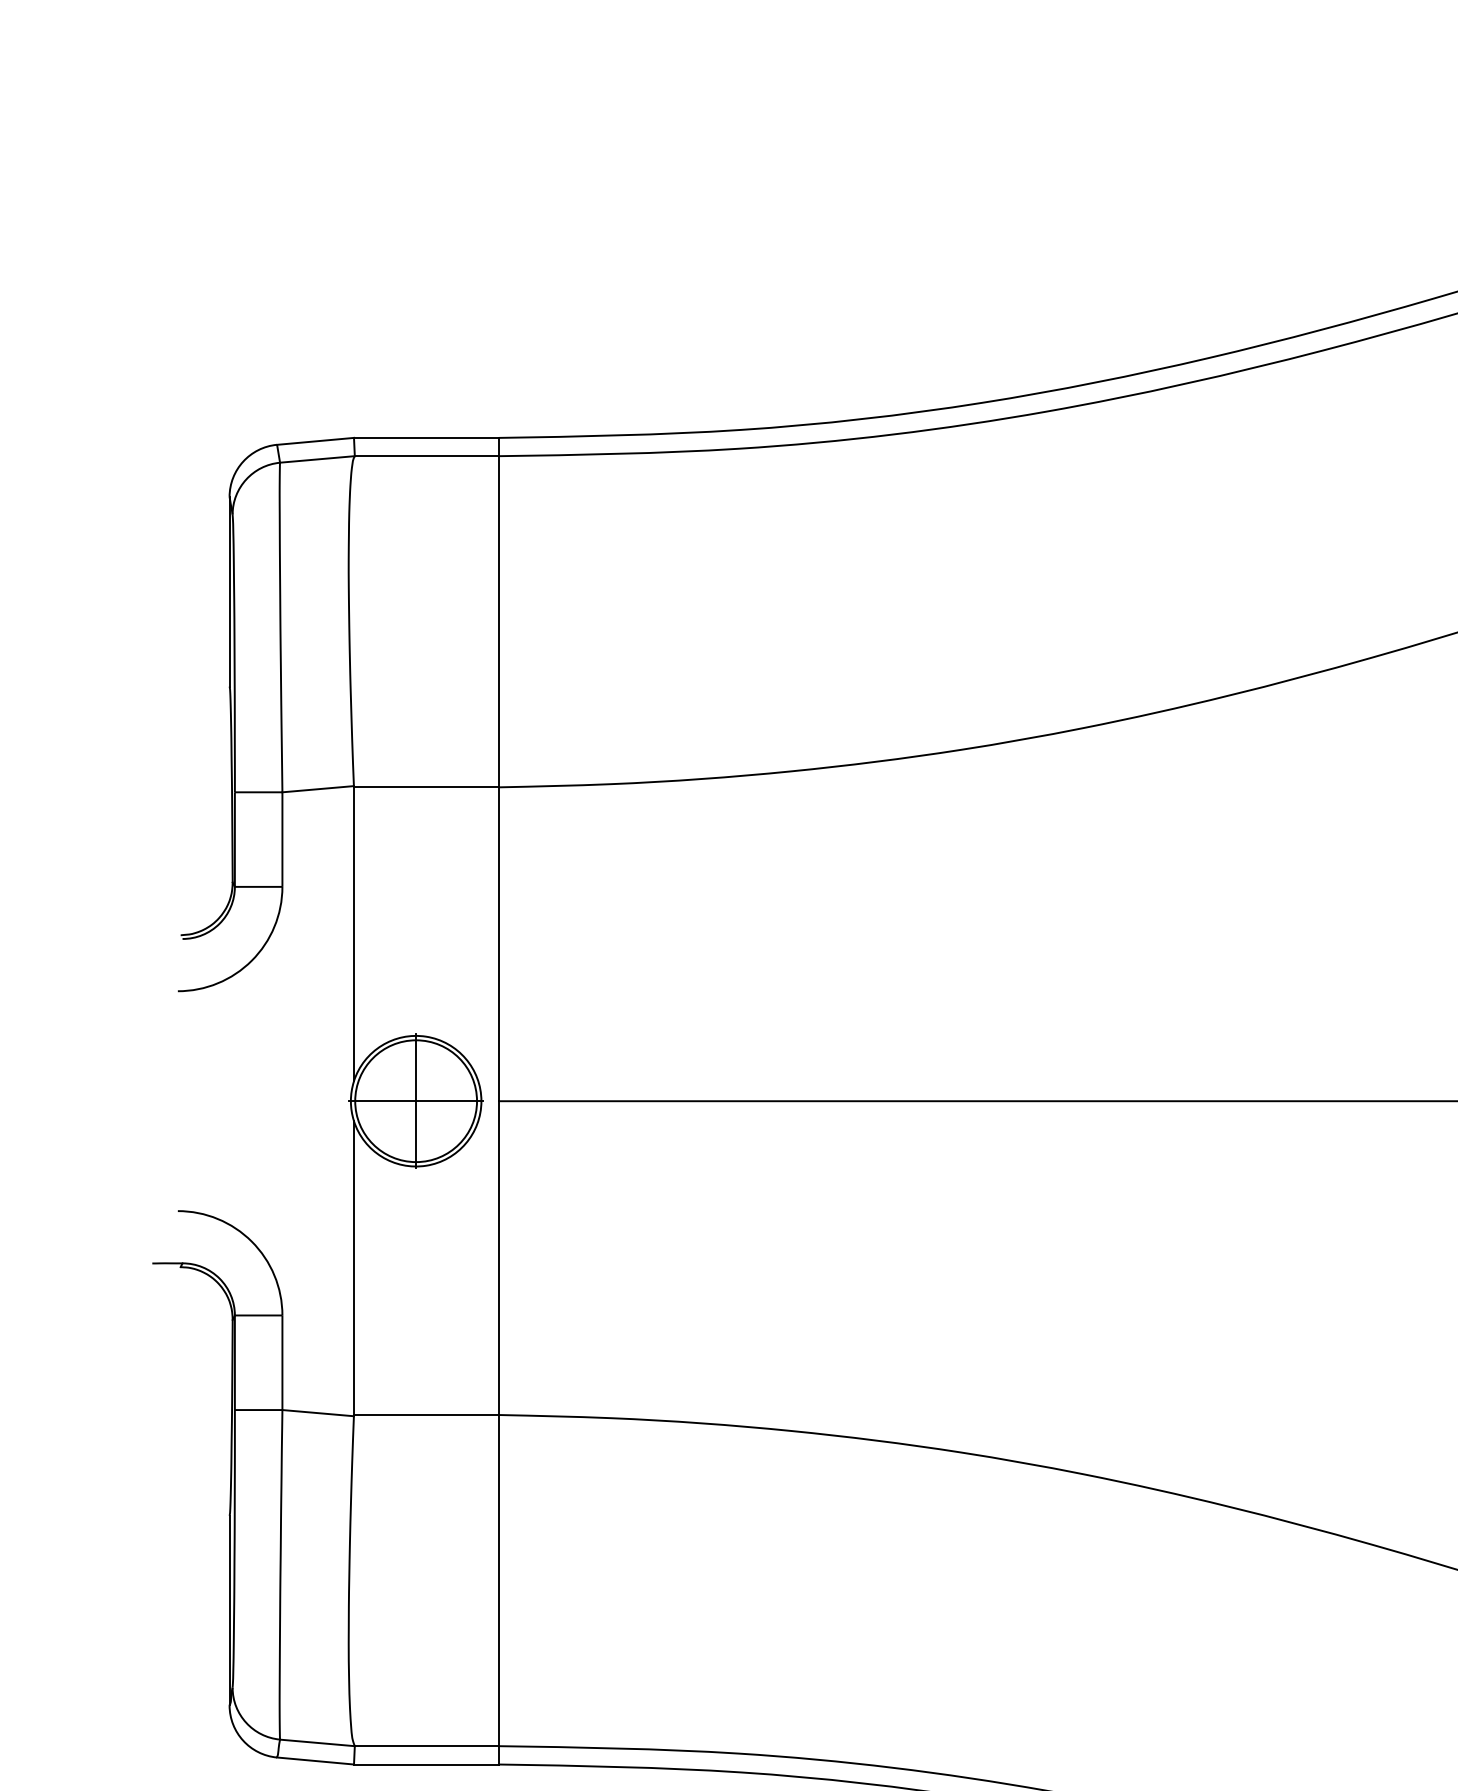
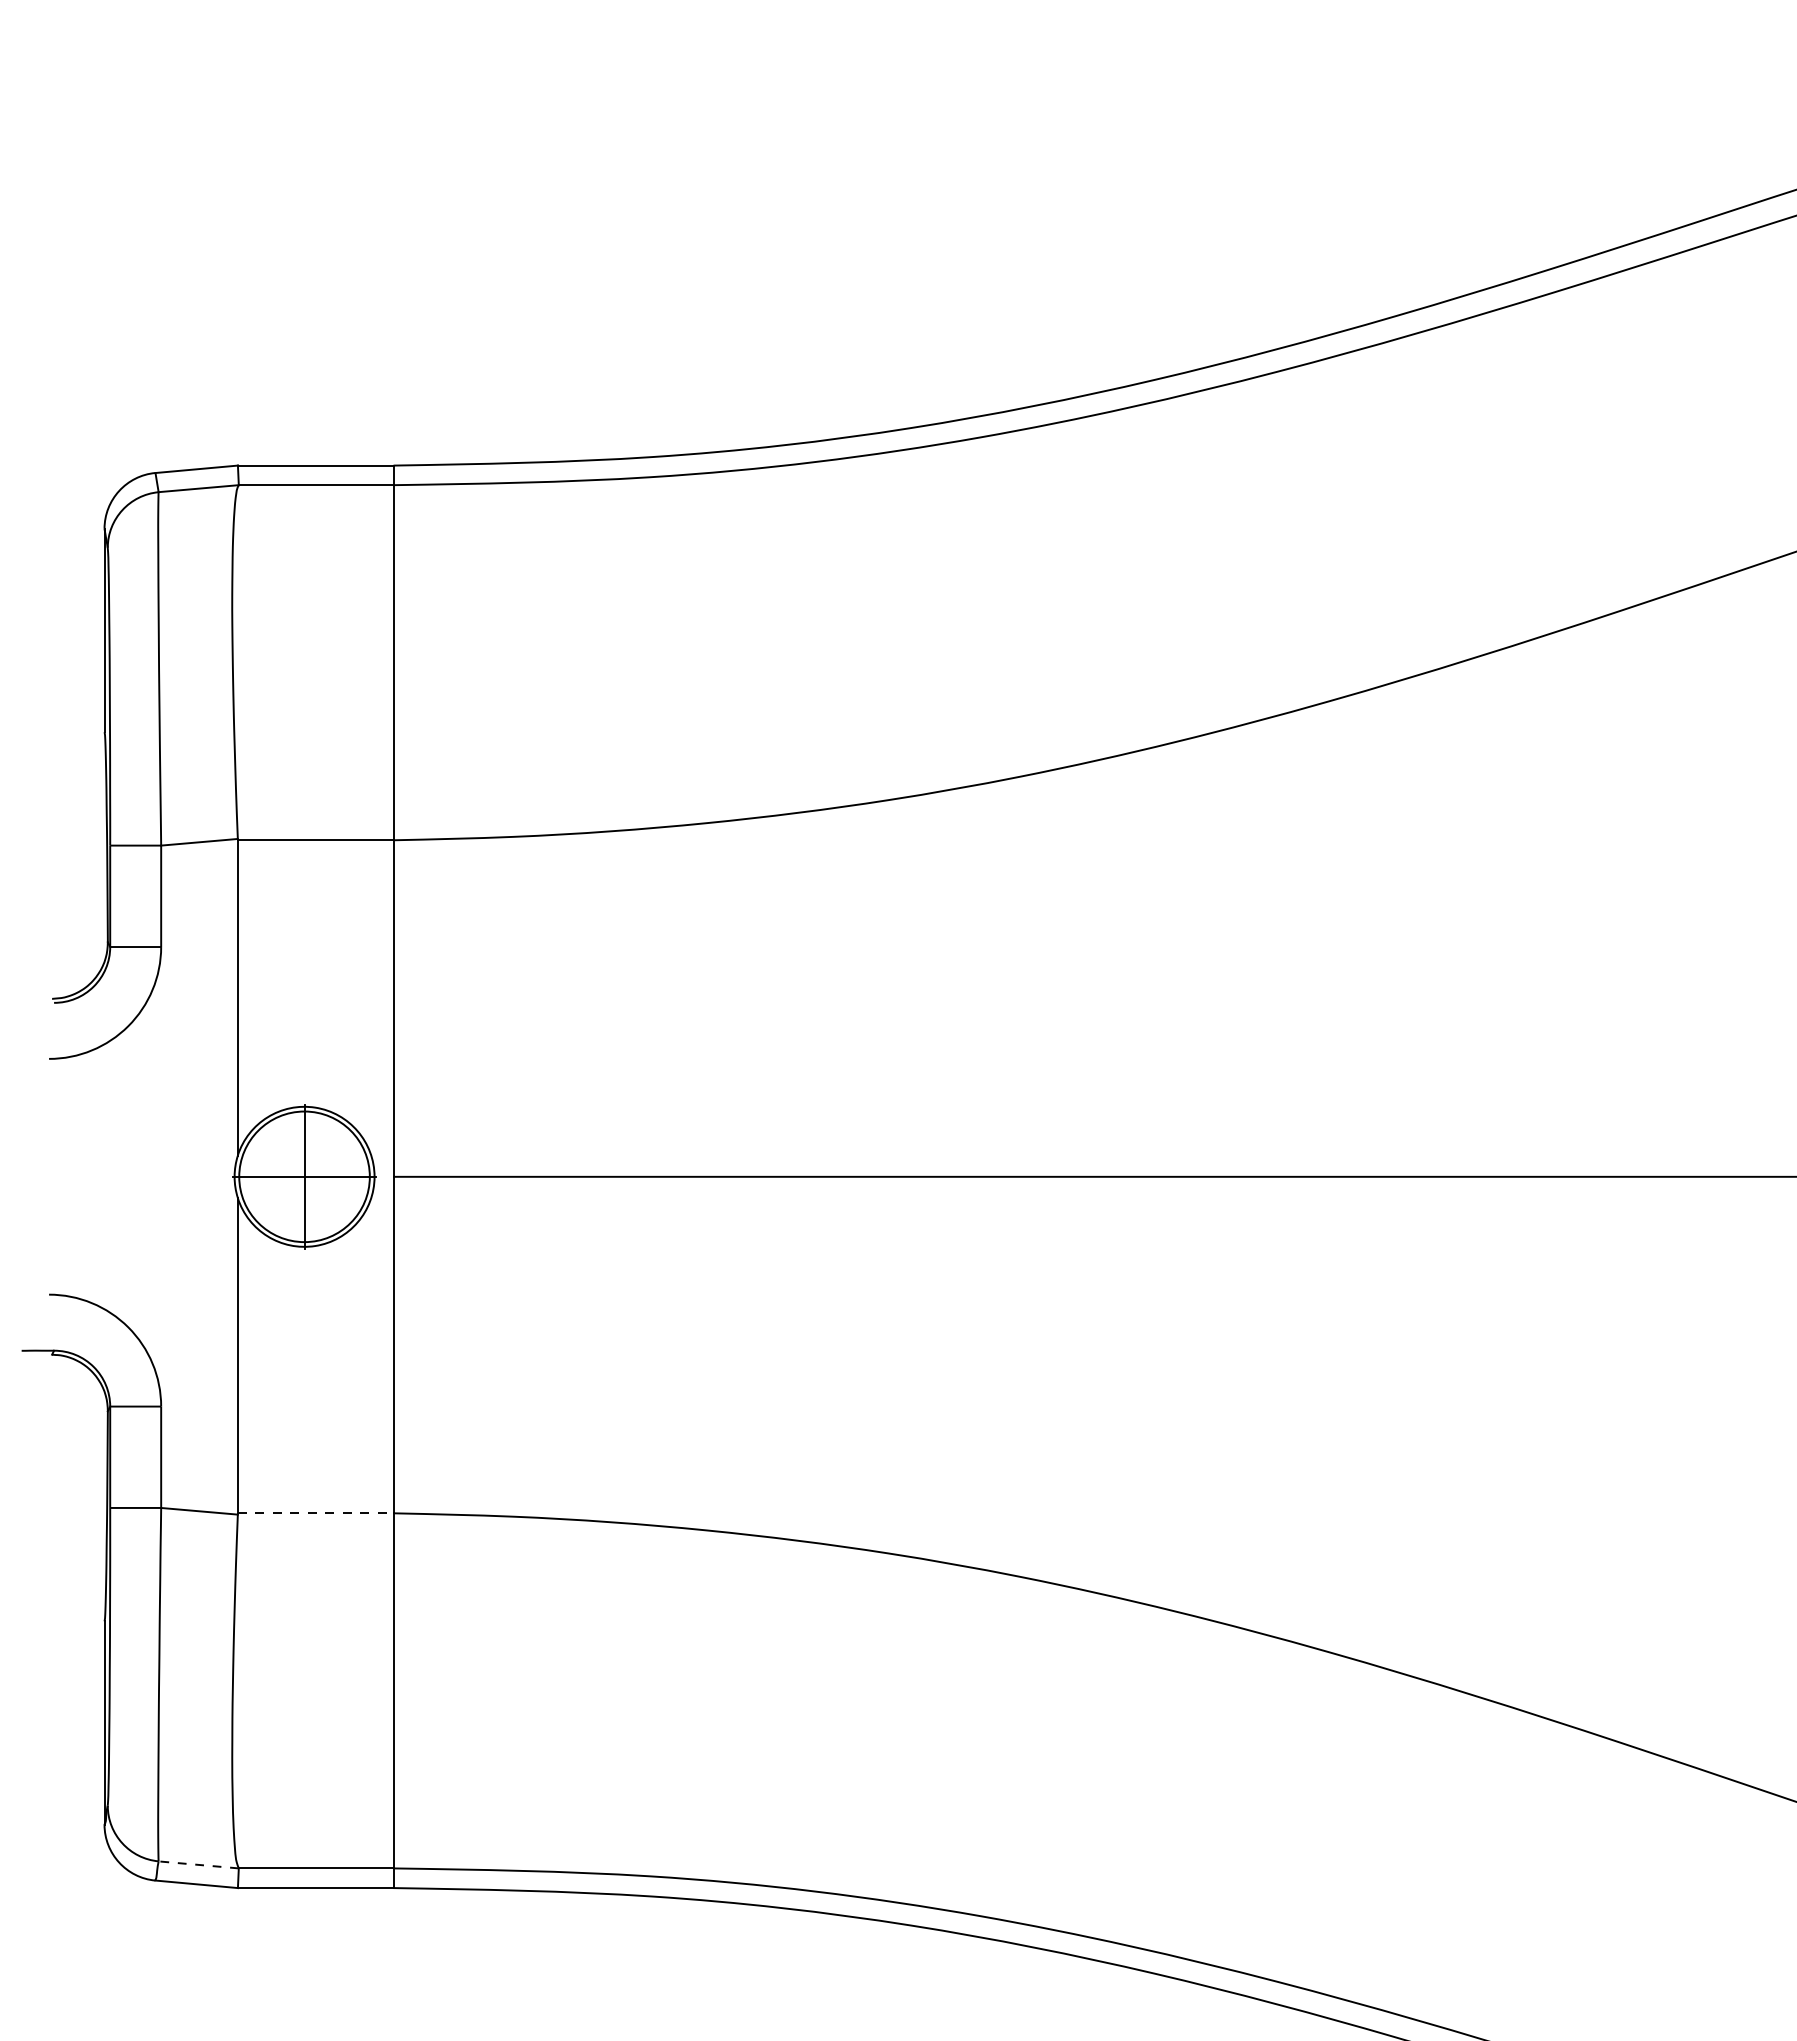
line: (426, 1415) -> (315, 1513), solid -> dashed
line: (317, 1742) -> (198, 1864), solid -> dashed

